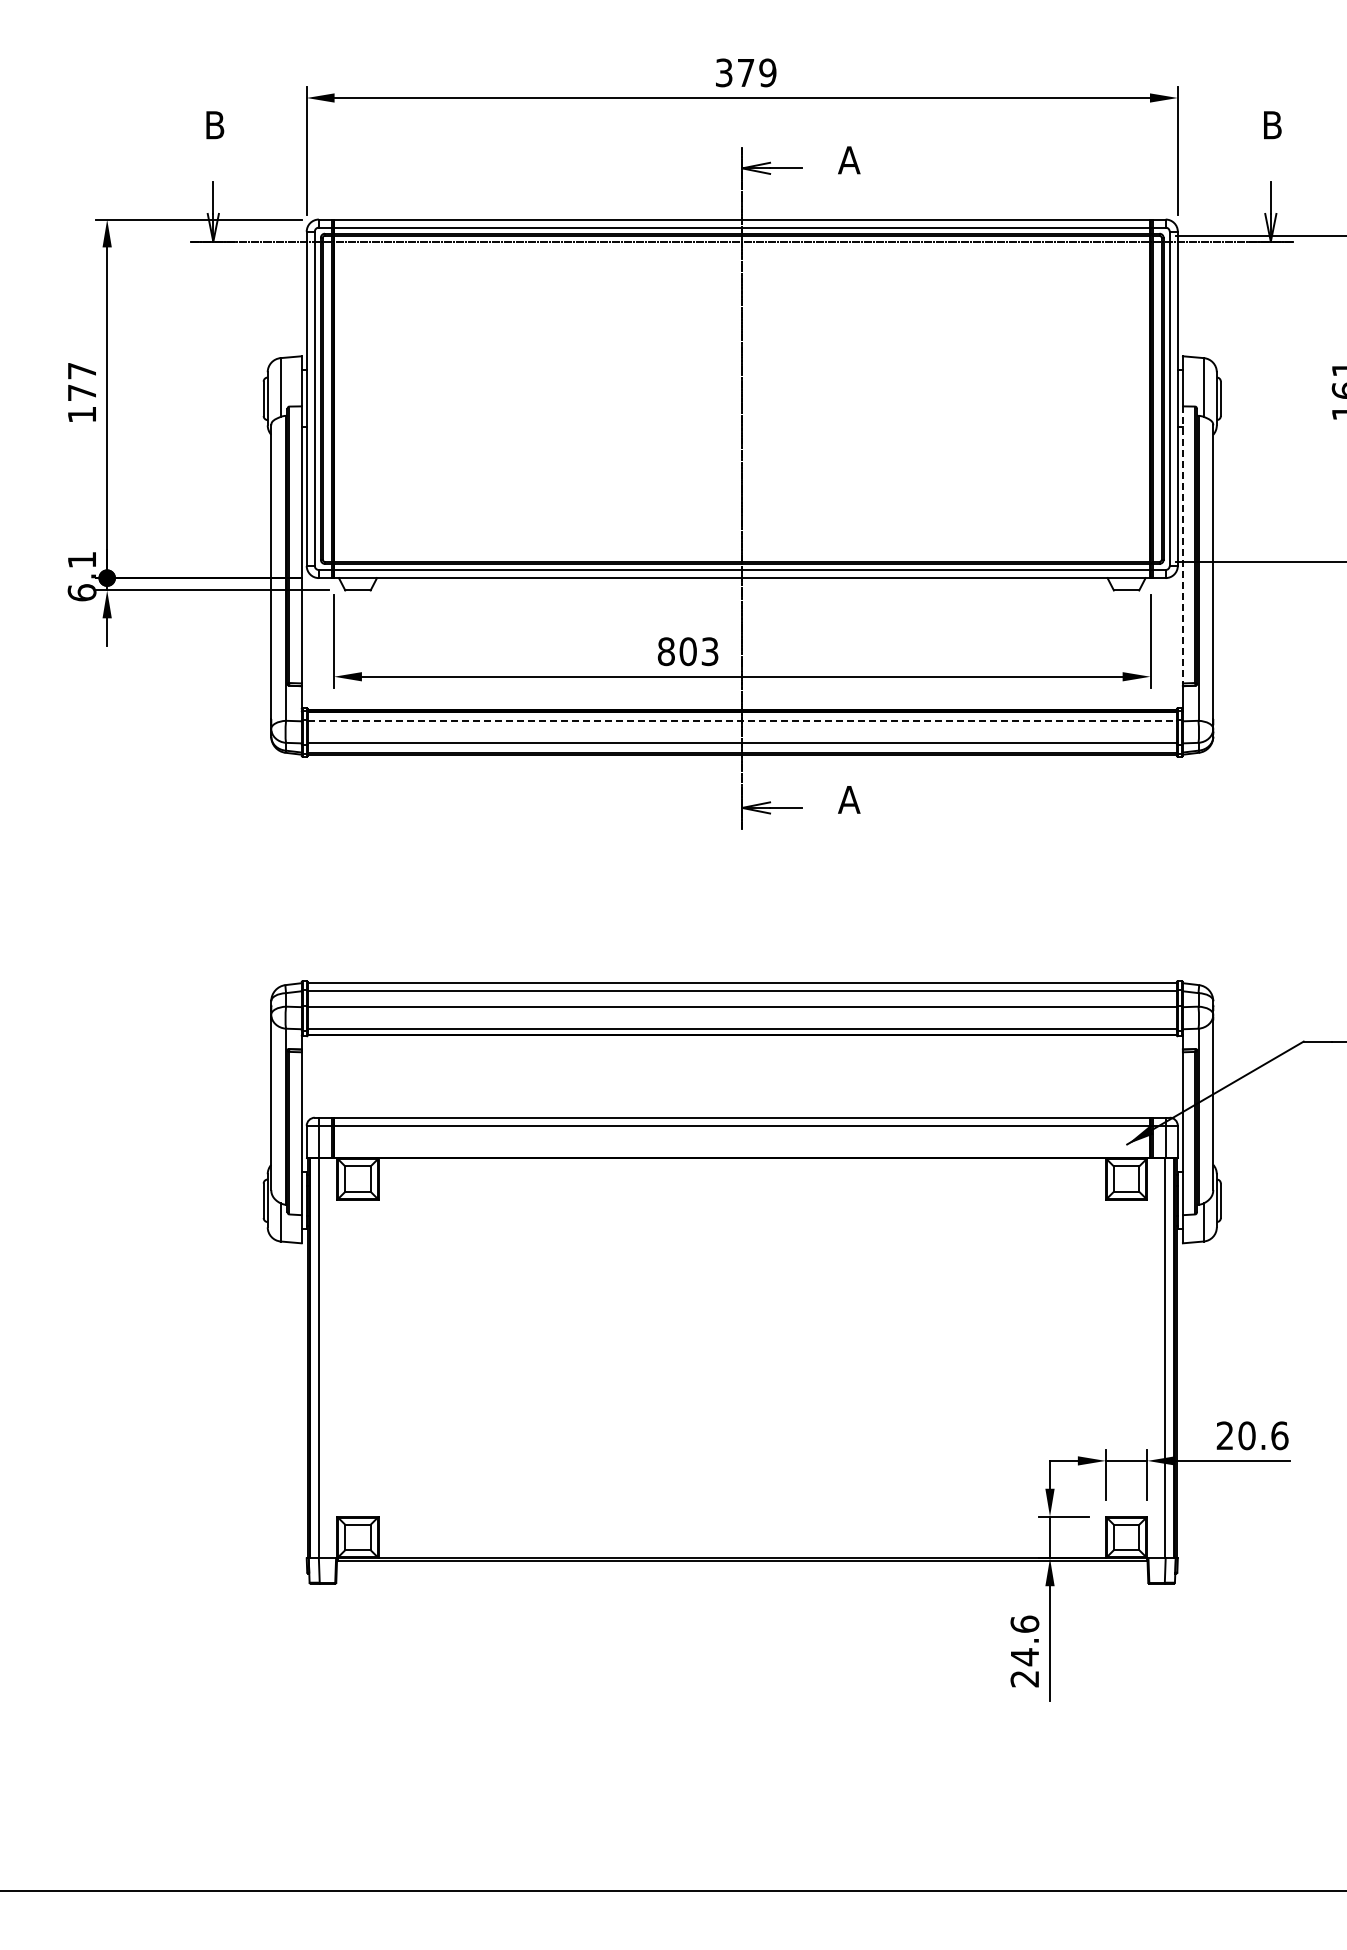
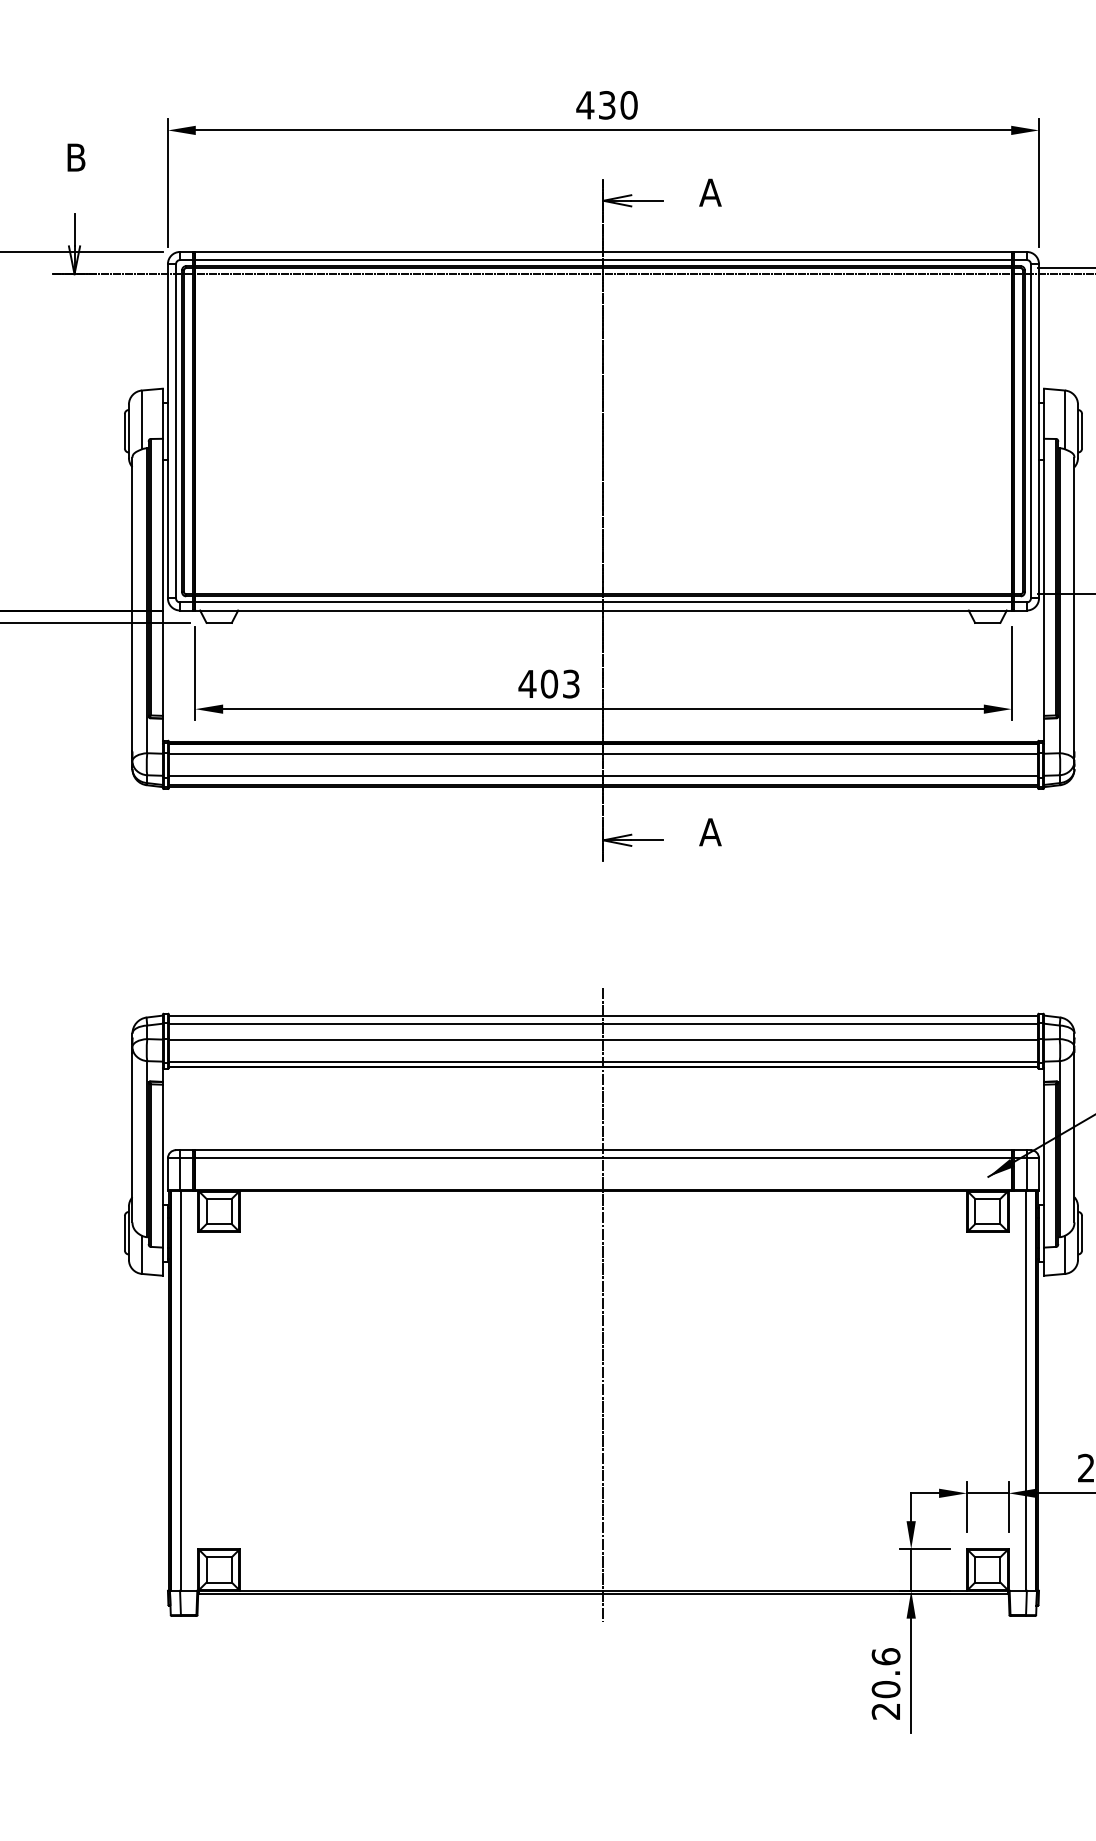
text: (745, 72) -> (606, 104), 379 -> 430
line: (1182, 544) -> (1043, 576), dashed -> solid
text: (666, 651) -> (527, 683), 803 -> 403
line: (742, 721) -> (603, 753), dashed -> solid
line: (742, 1272) -> (603, 1304), added
text: (1024, 1657) -> (885, 1689), 24.6 -> 20.6

